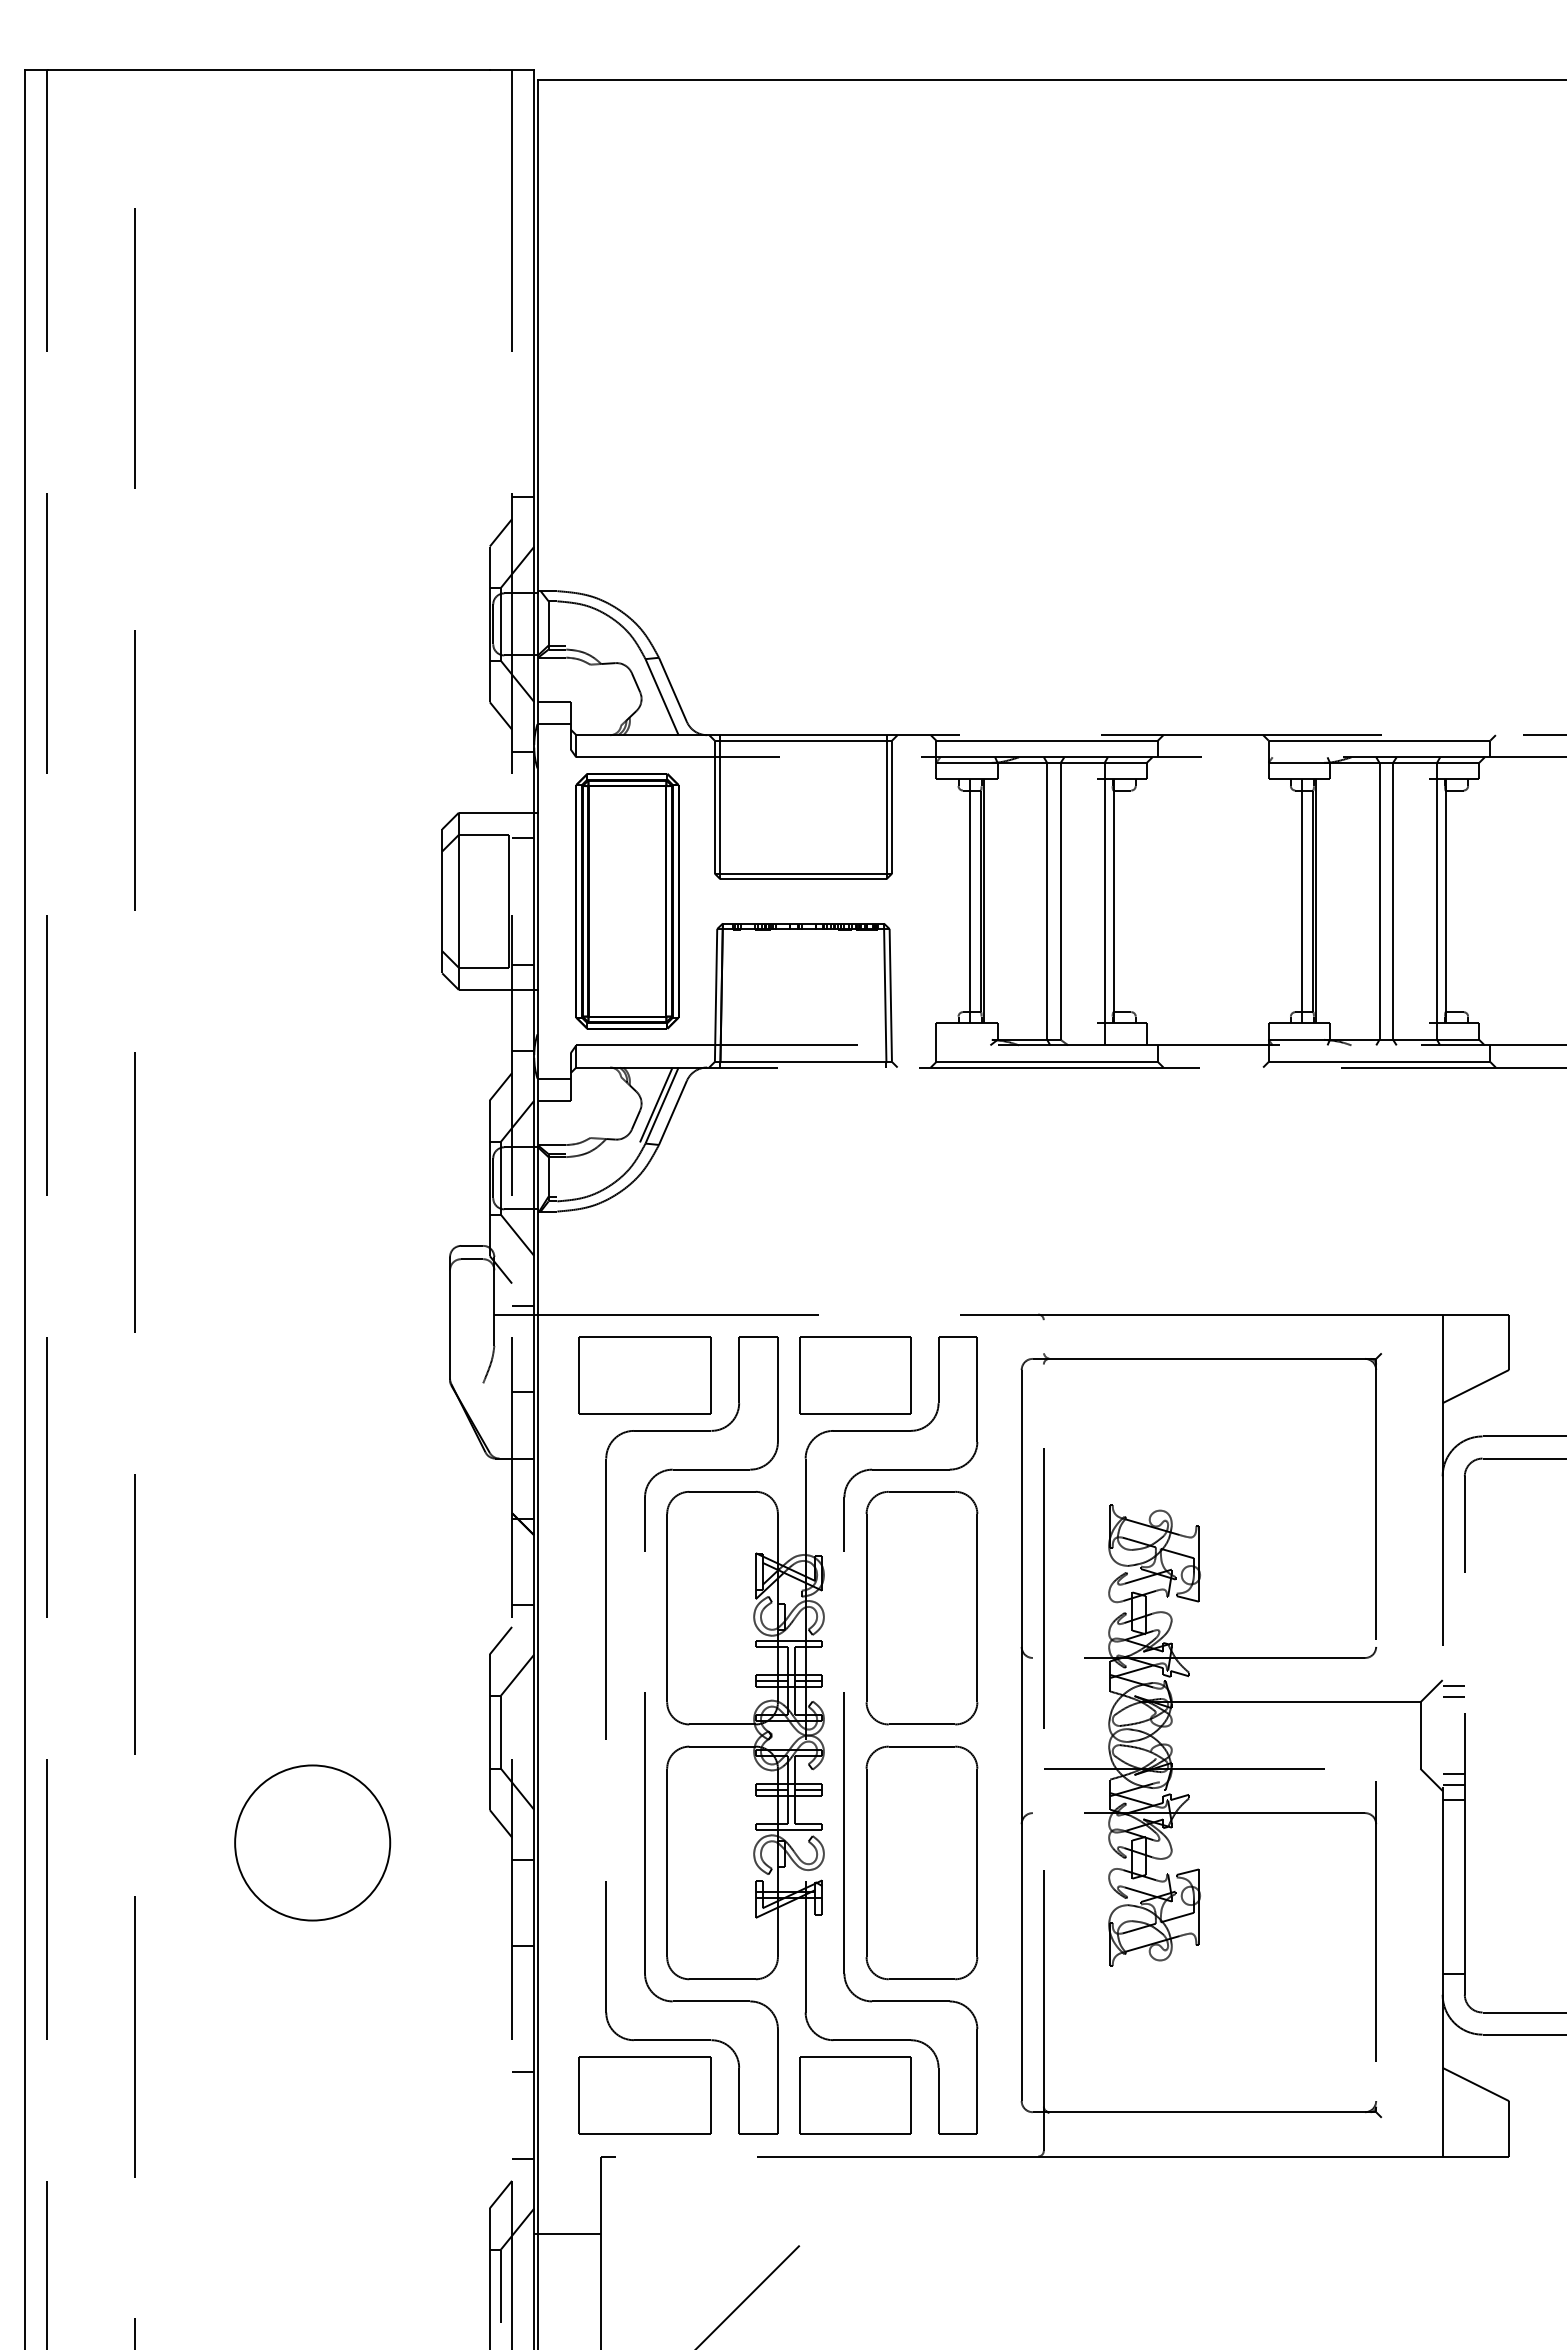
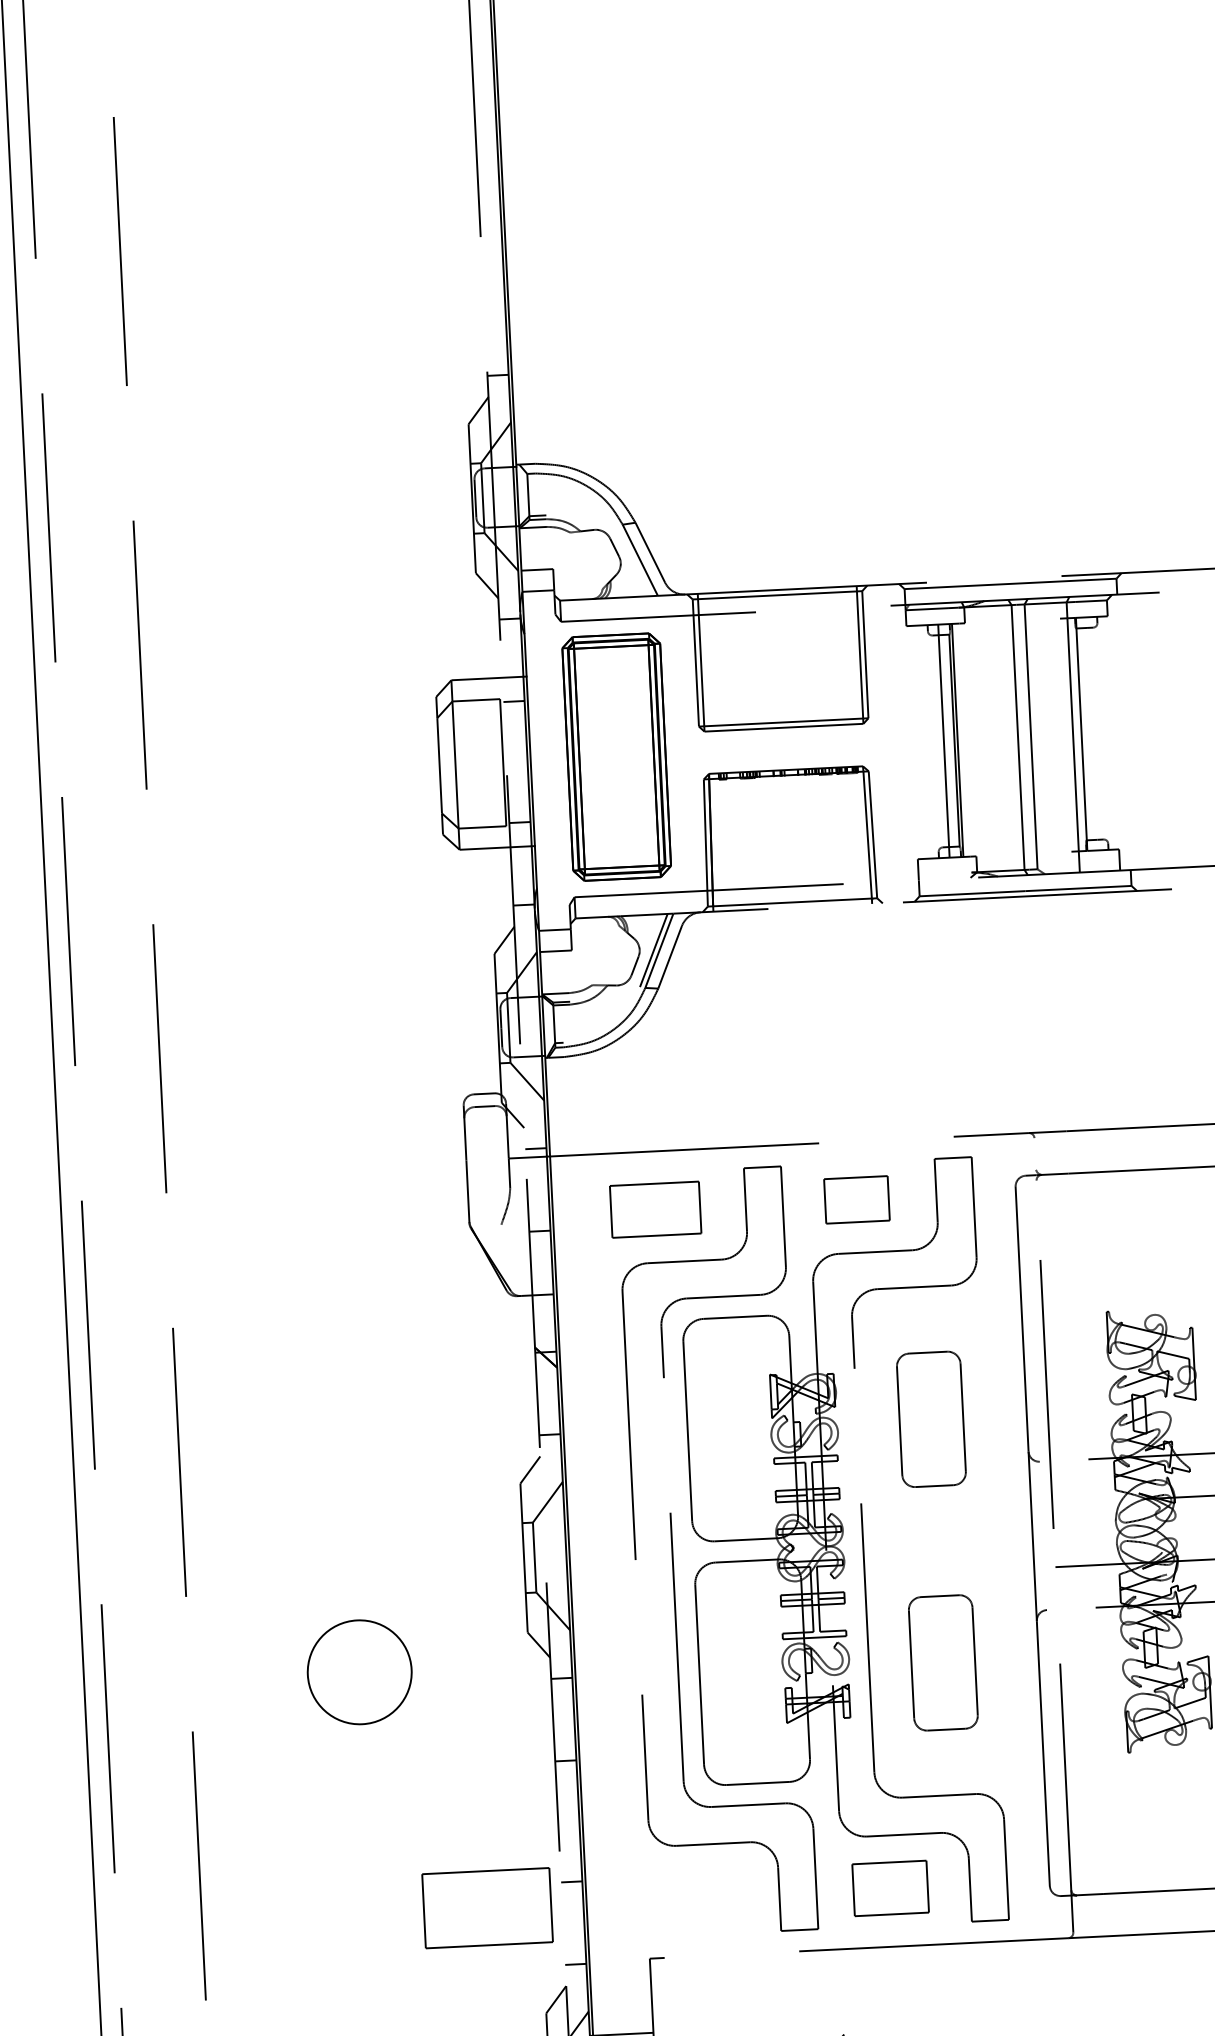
part: (644, 1375) -> (655, 1209), size x0.7
part: (855, 1375) -> (856, 1199), size x0.6
part: (921, 1608) -> (930, 1419), size x0.6
circle: (312, 1842) -> (359, 1671), size x0.7
part: (921, 1862) -> (942, 1662), size x0.6
part: (644, 2095) -> (487, 1908), moved
part: (855, 2095) -> (890, 1888), size x0.7

